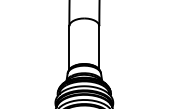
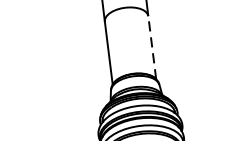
line: (99, 47) -> (152, 47), solid -> dashed

